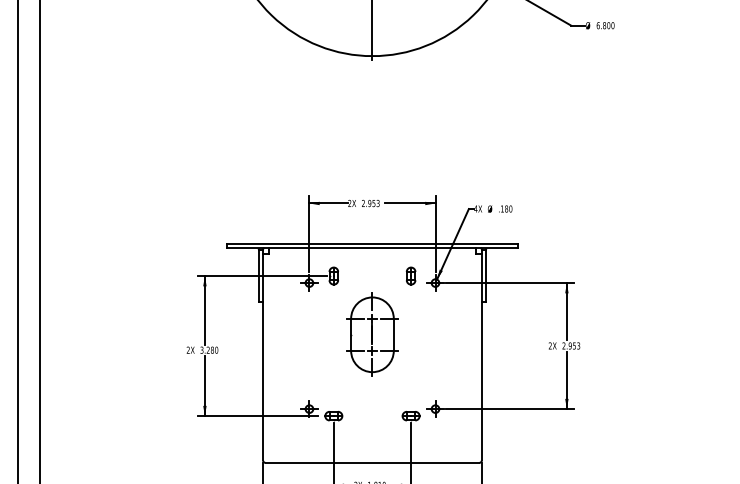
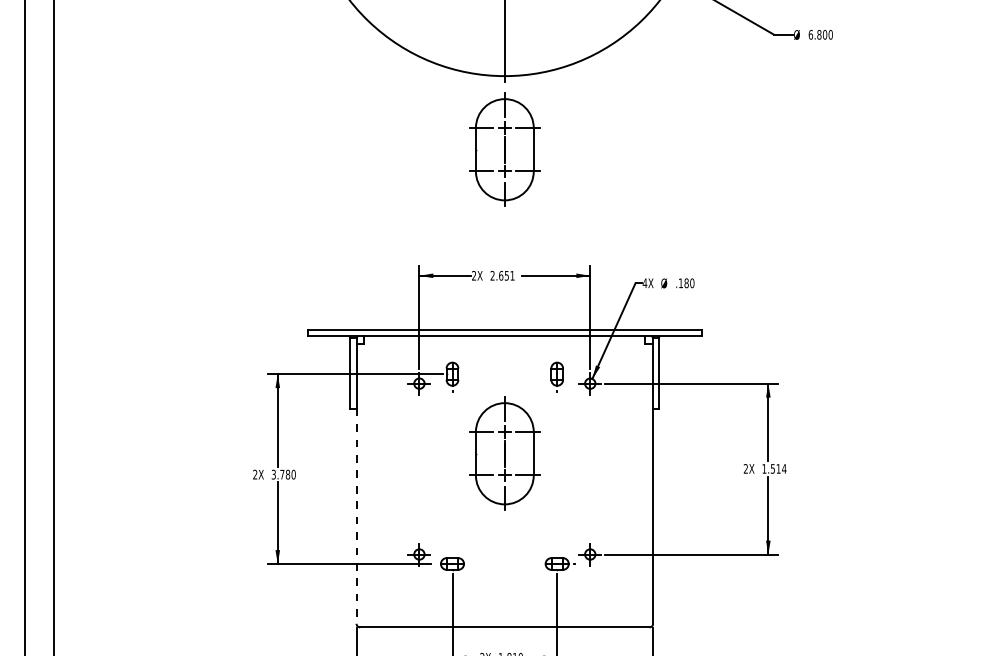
part: (372, 110) -> (504, 149), added
text: (373, 203) -> (506, 275), 2.953 -> 2.651
text: (571, 345) -> (774, 468), 2.953 -> 1.514
text: (208, 350) -> (282, 474), 3.280 -> 3.780
line: (263, 381) -> (356, 516), solid -> dashed

